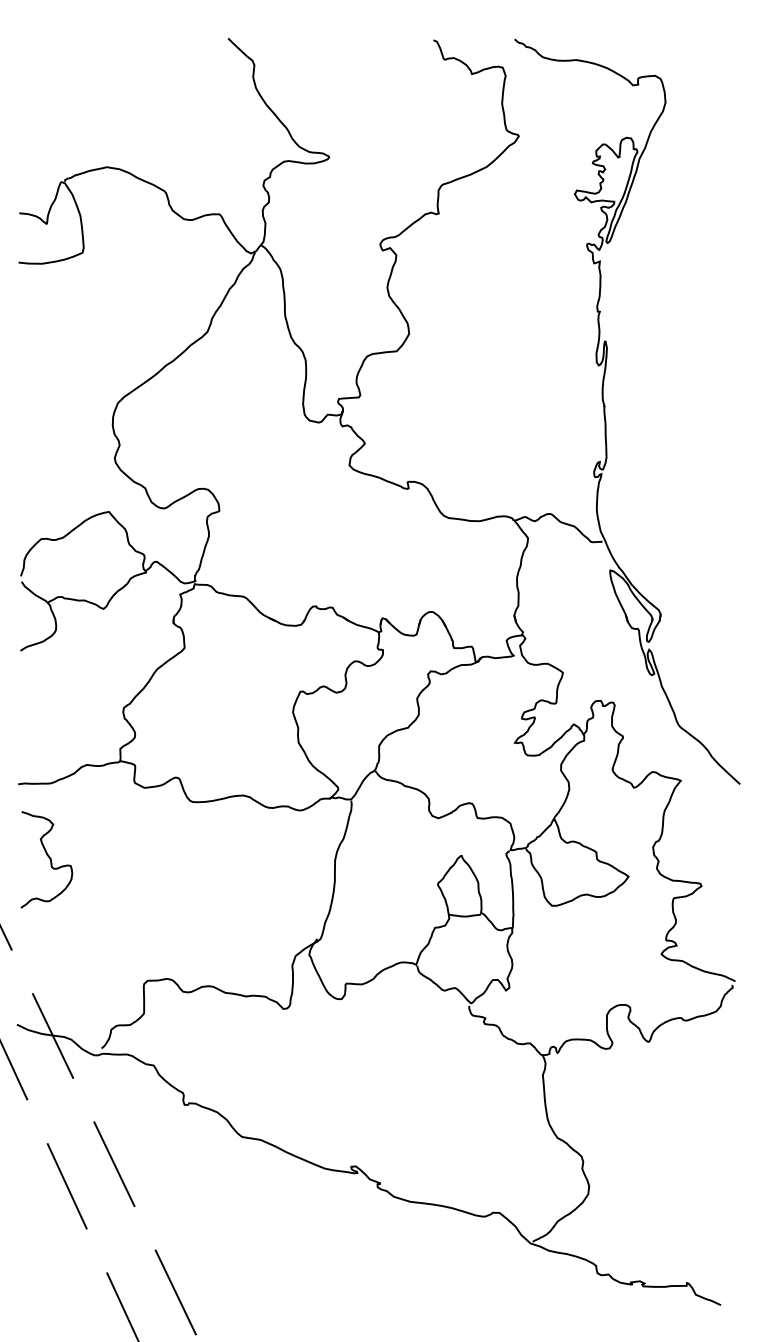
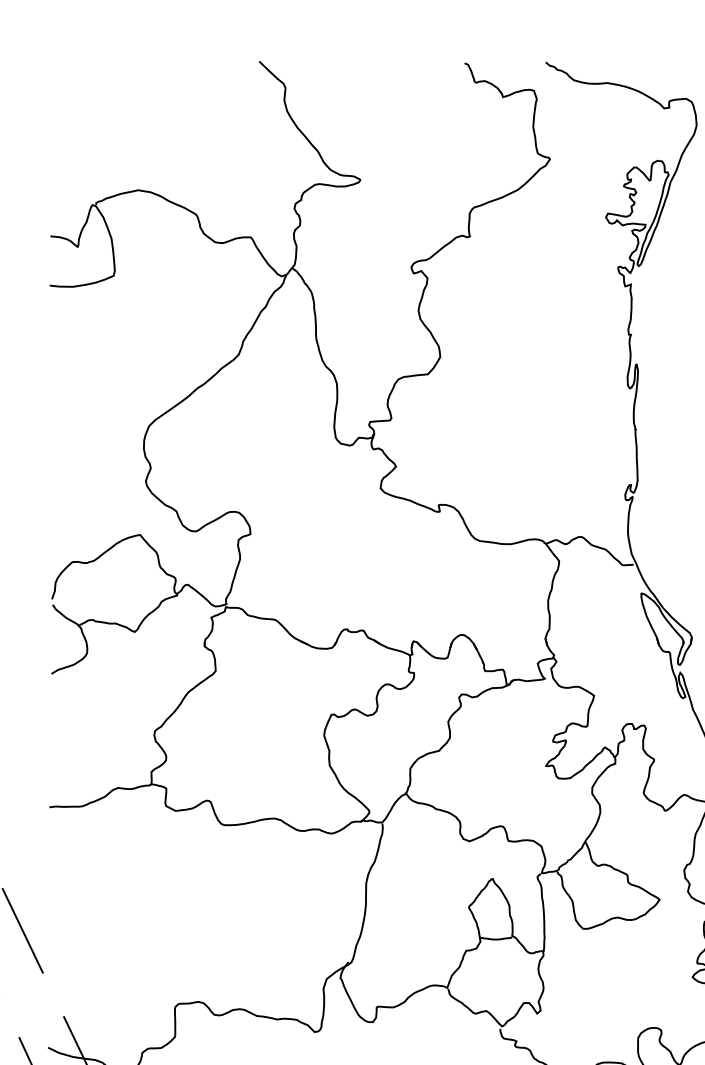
curve: (48, 857) -> (79, 880), removed

